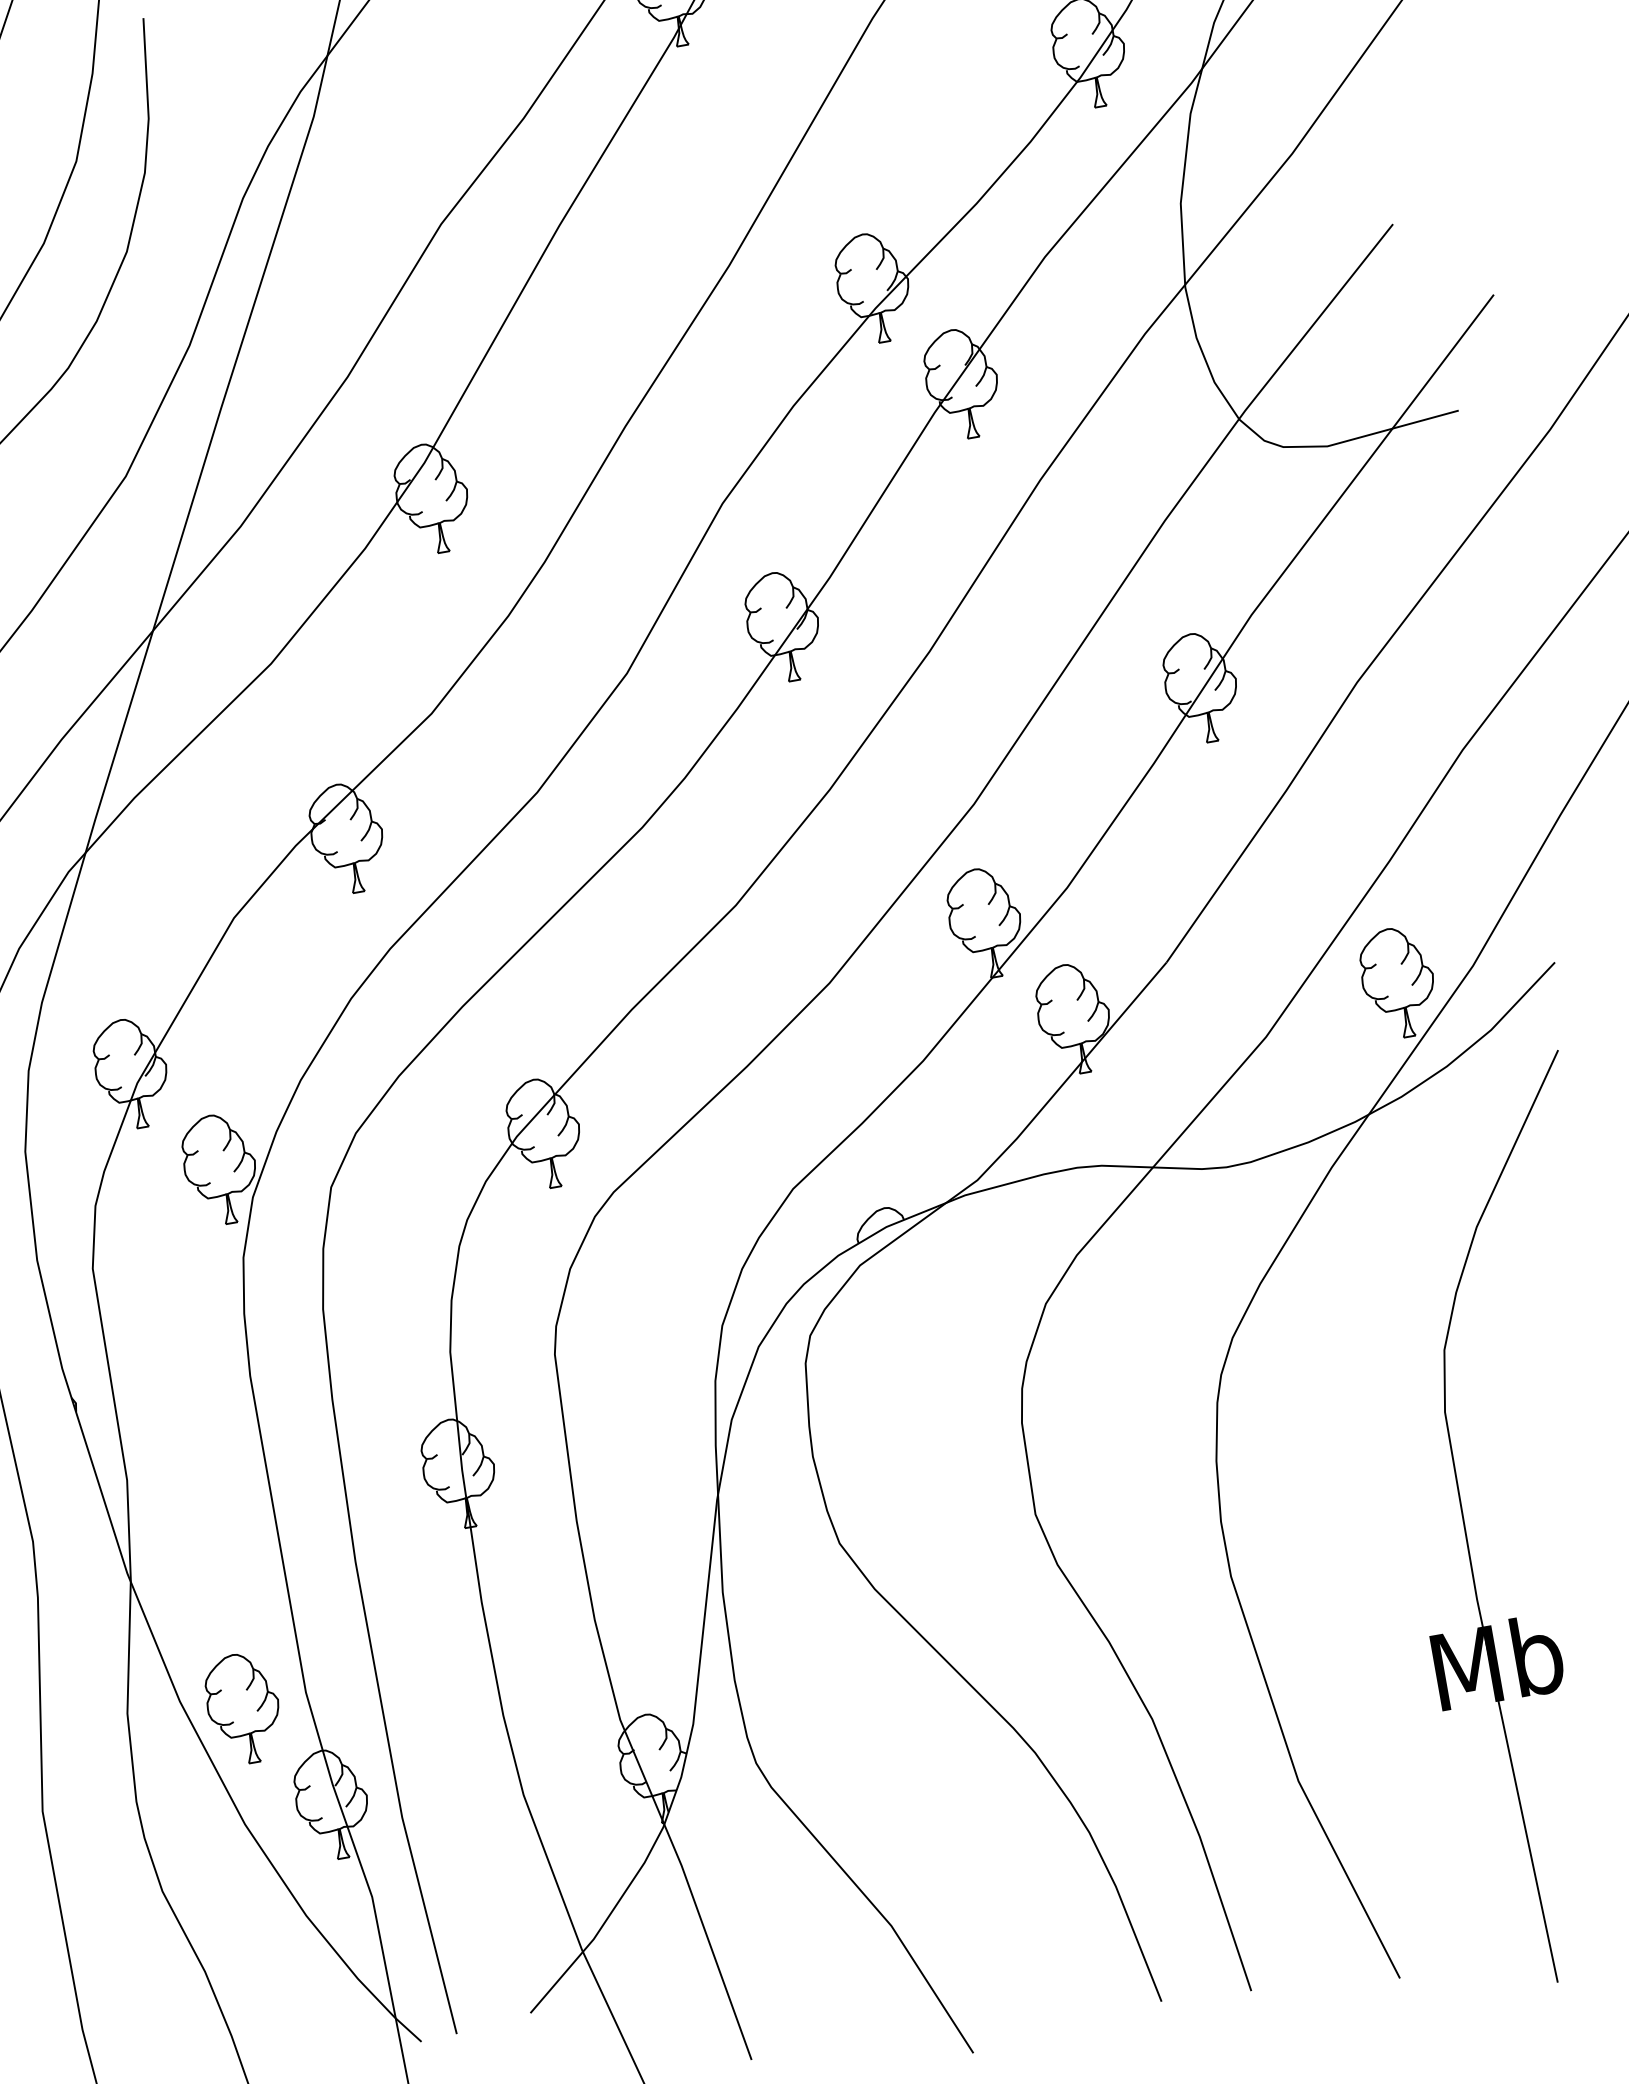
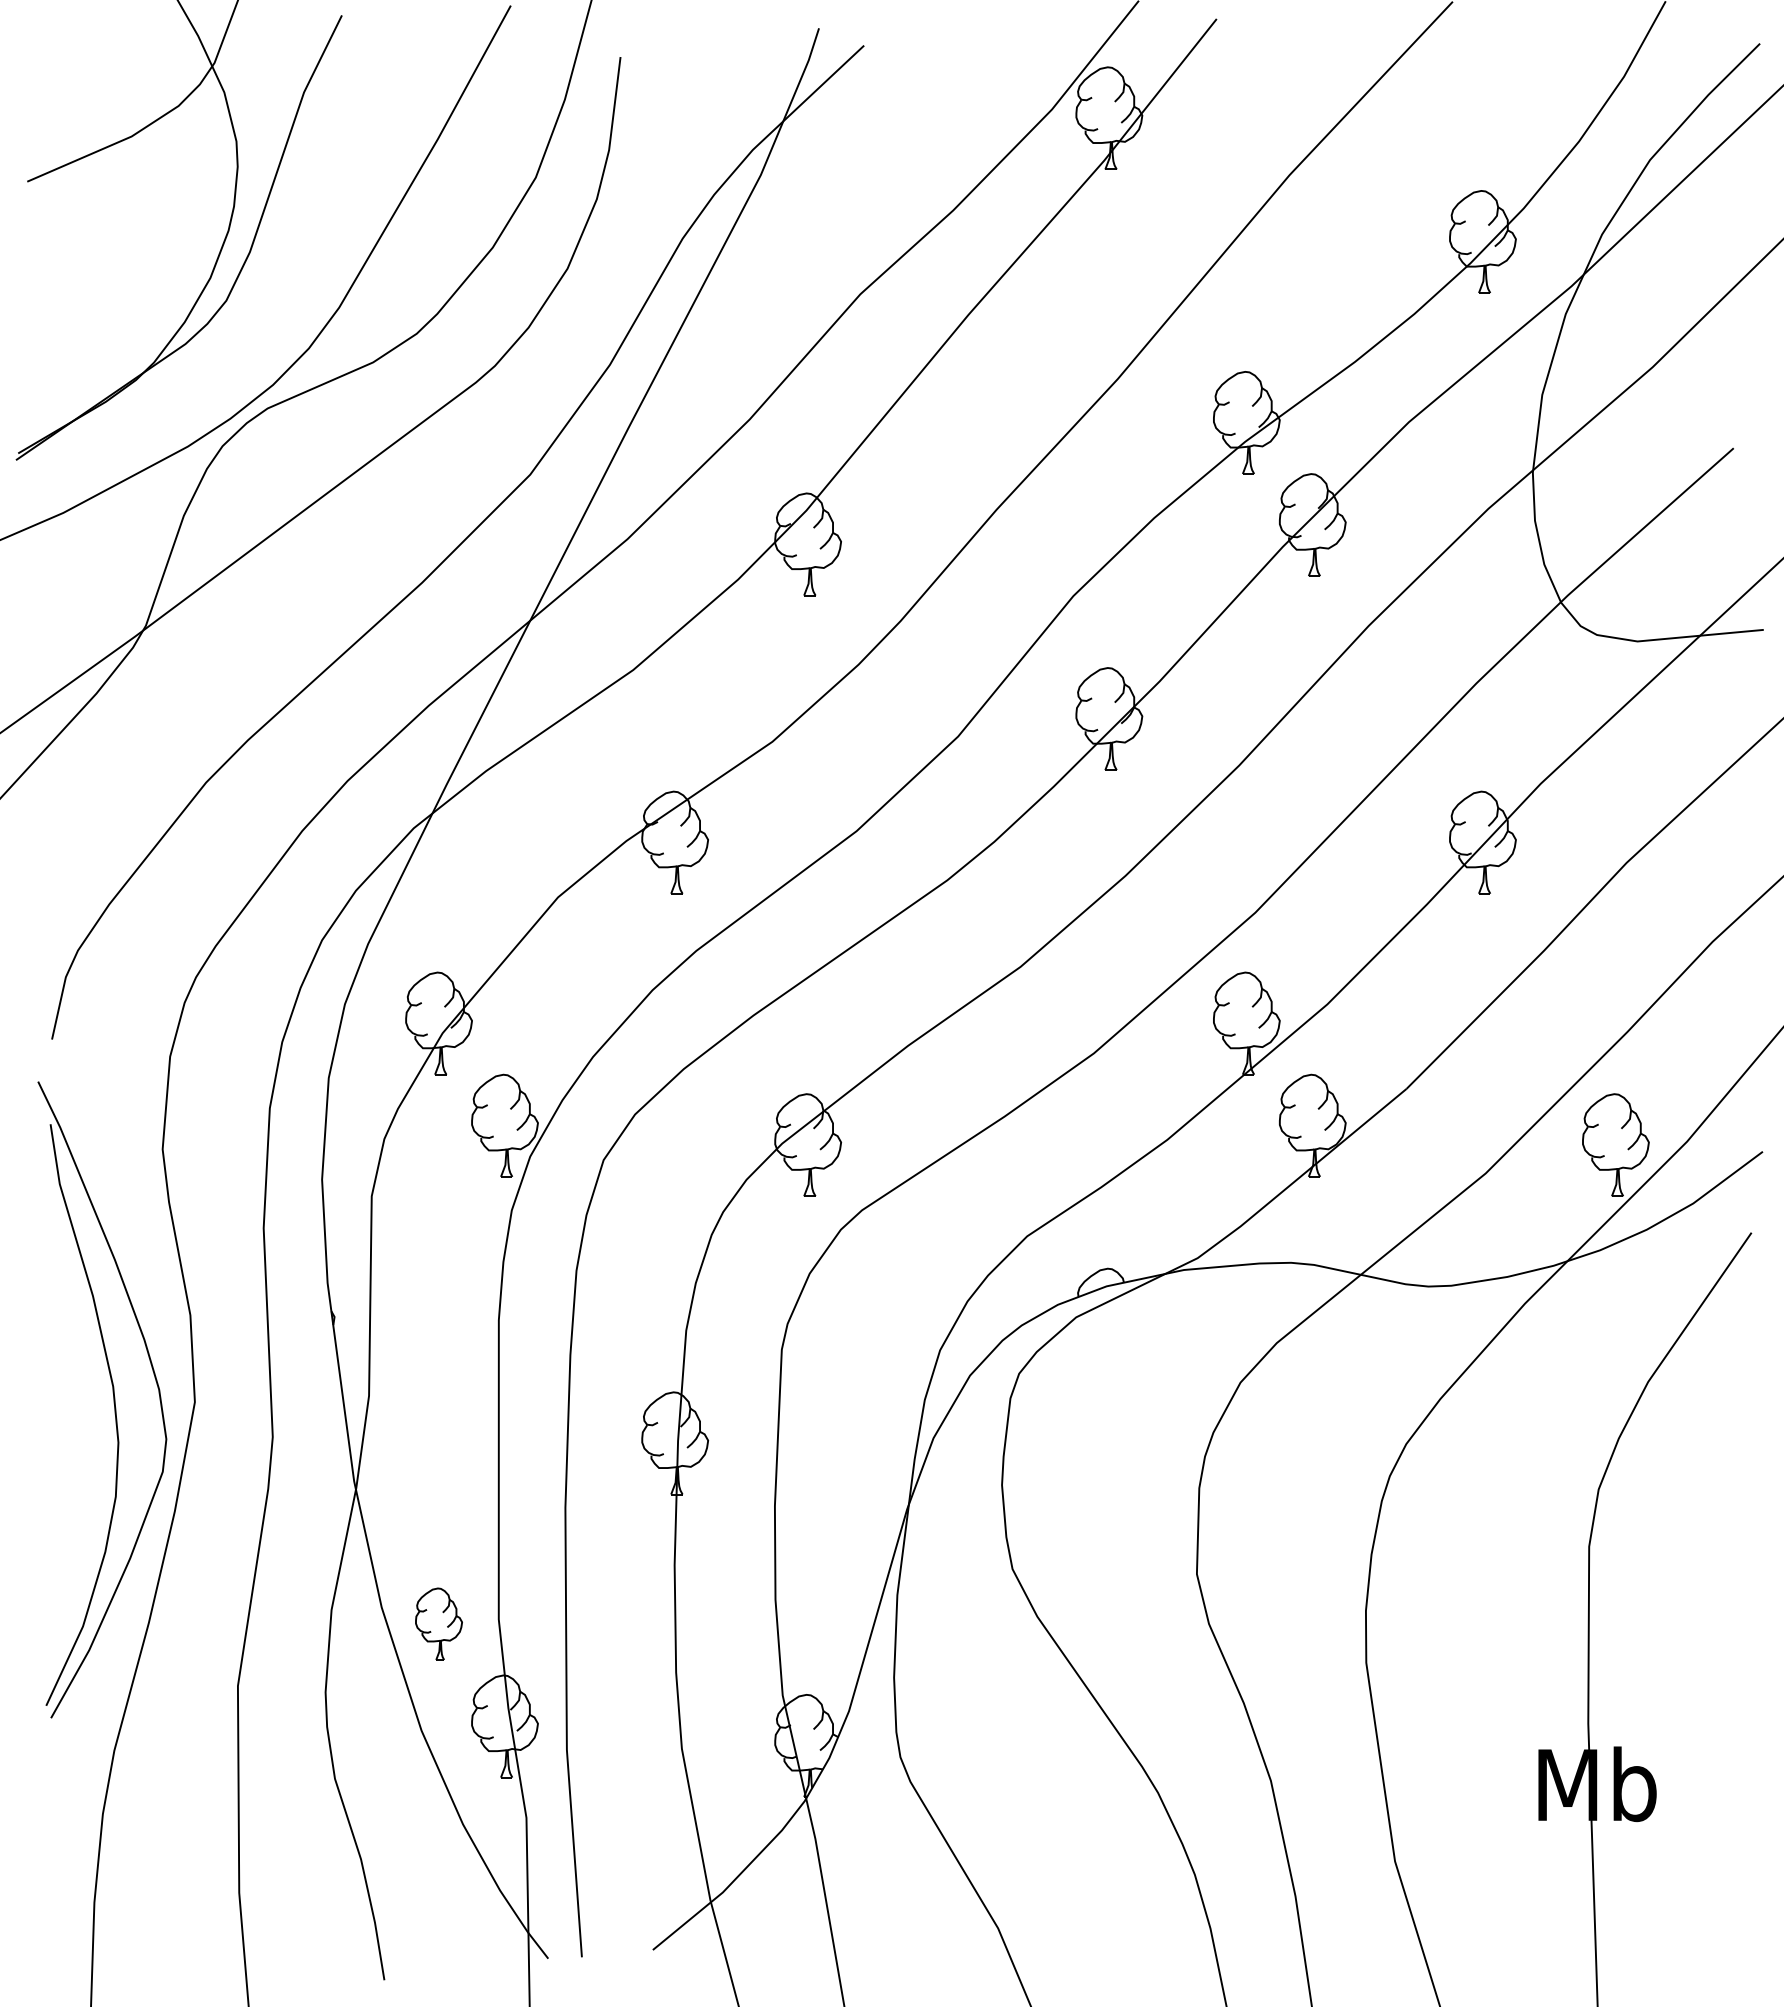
part: (242, 1707) -> (438, 1623), size x0.7

